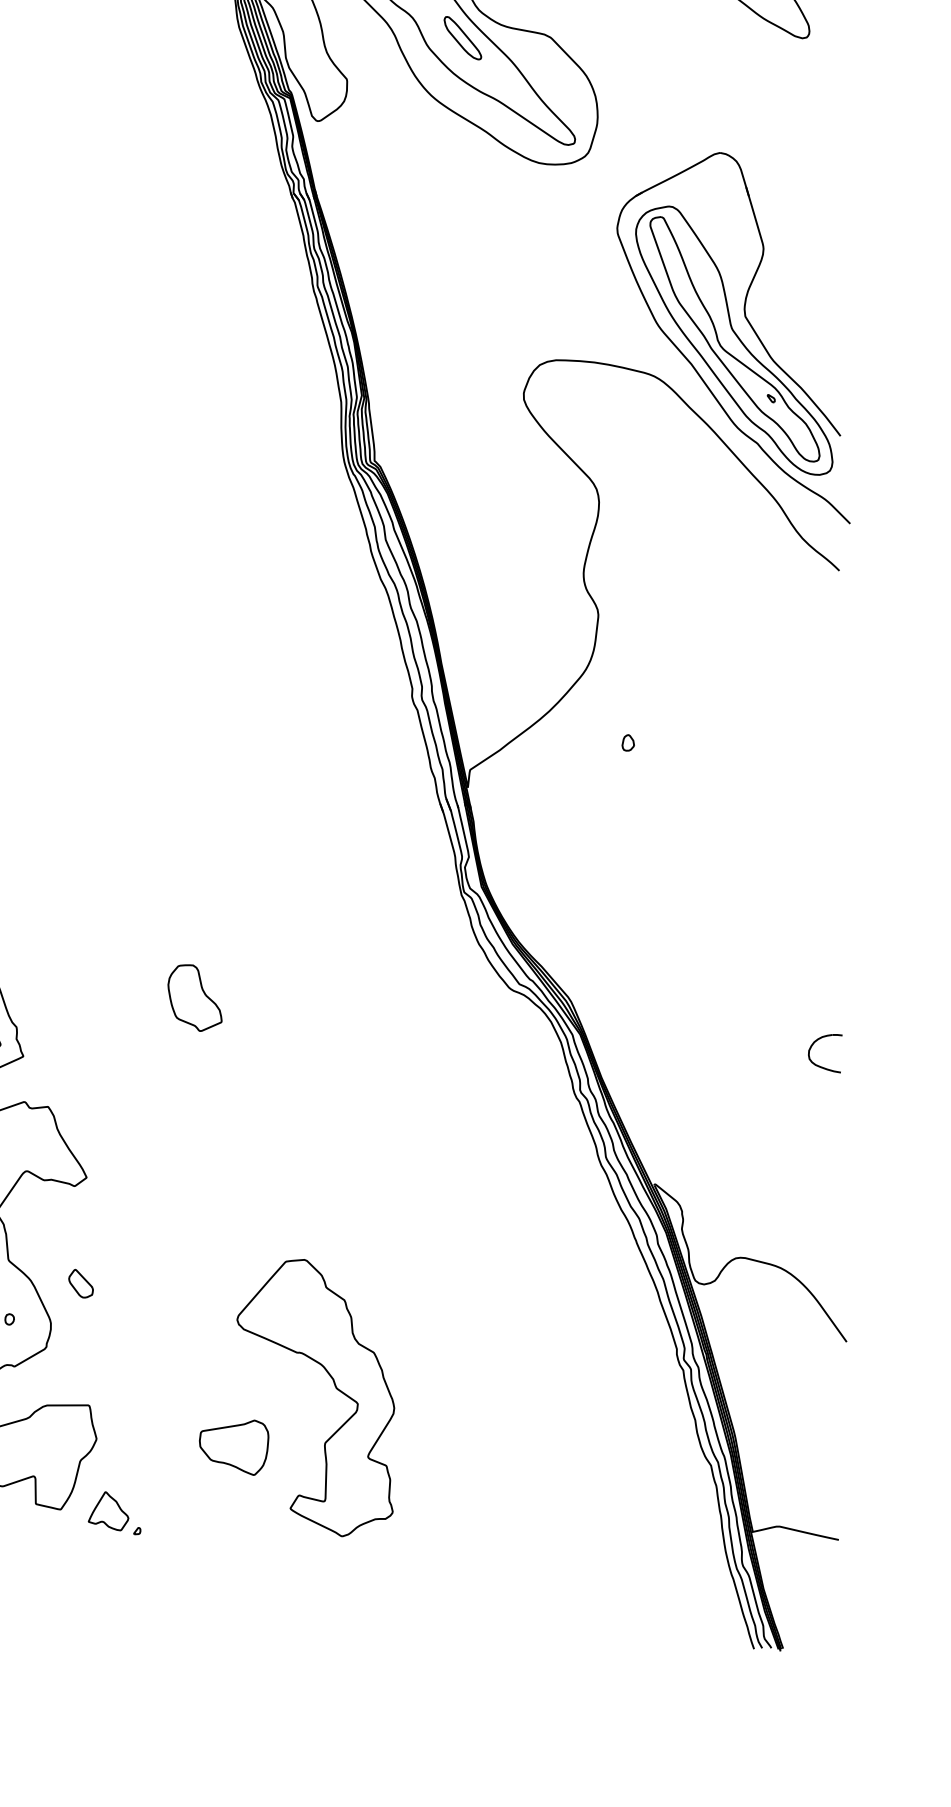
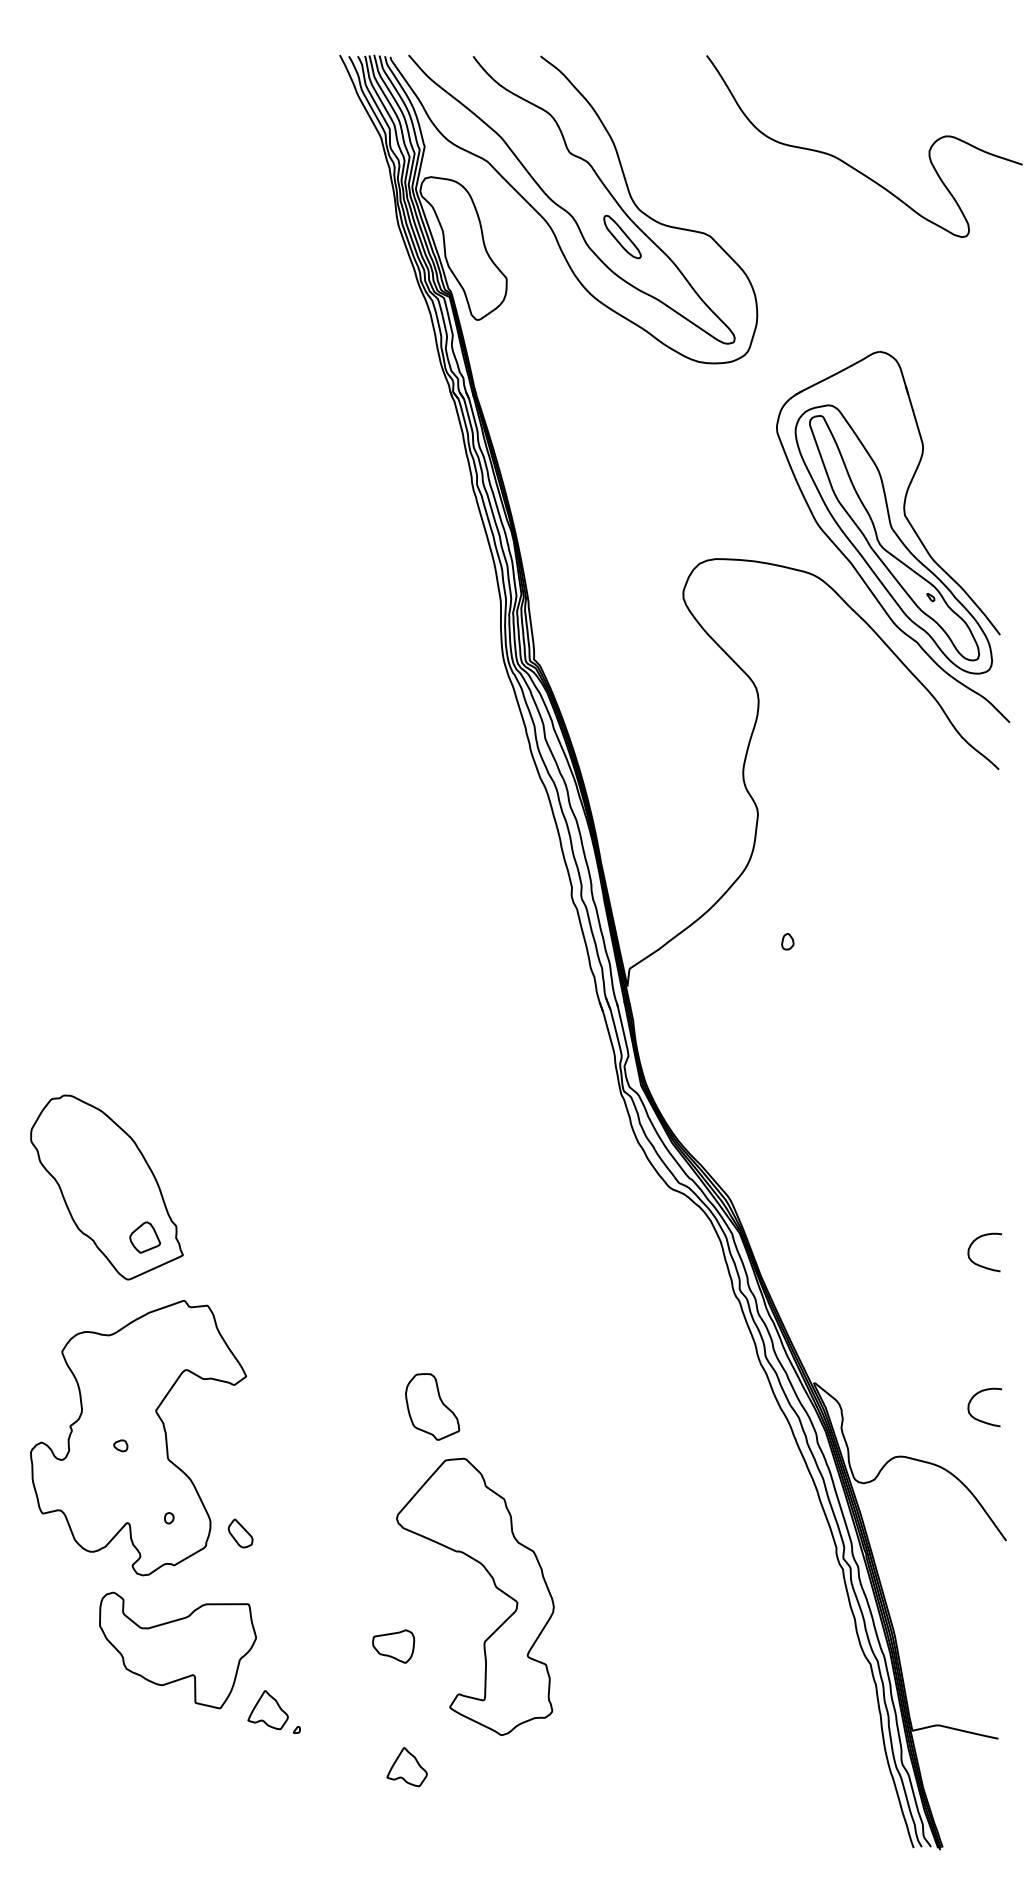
part: (194, 997) -> (432, 1406), moved
part: (819, 1220) -> (979, 1419), added
part: (80, 1283) -> (240, 1533), moved
part: (233, 1447) -> (393, 1646), size x0.6
part: (246, 1568) -> (406, 1767), added

